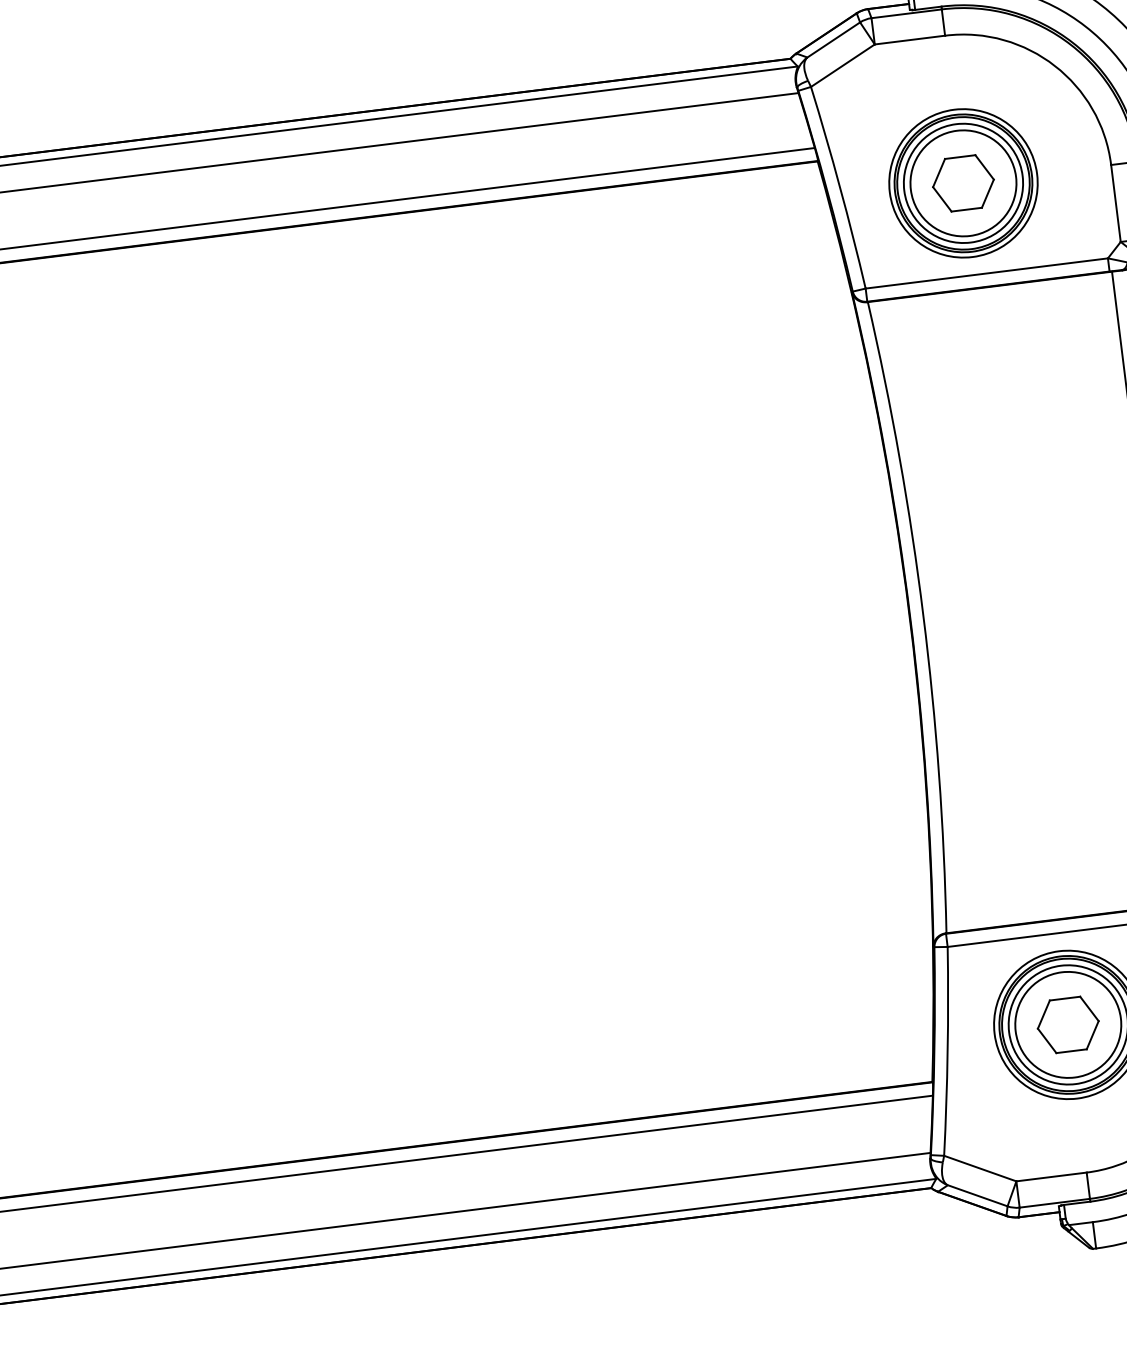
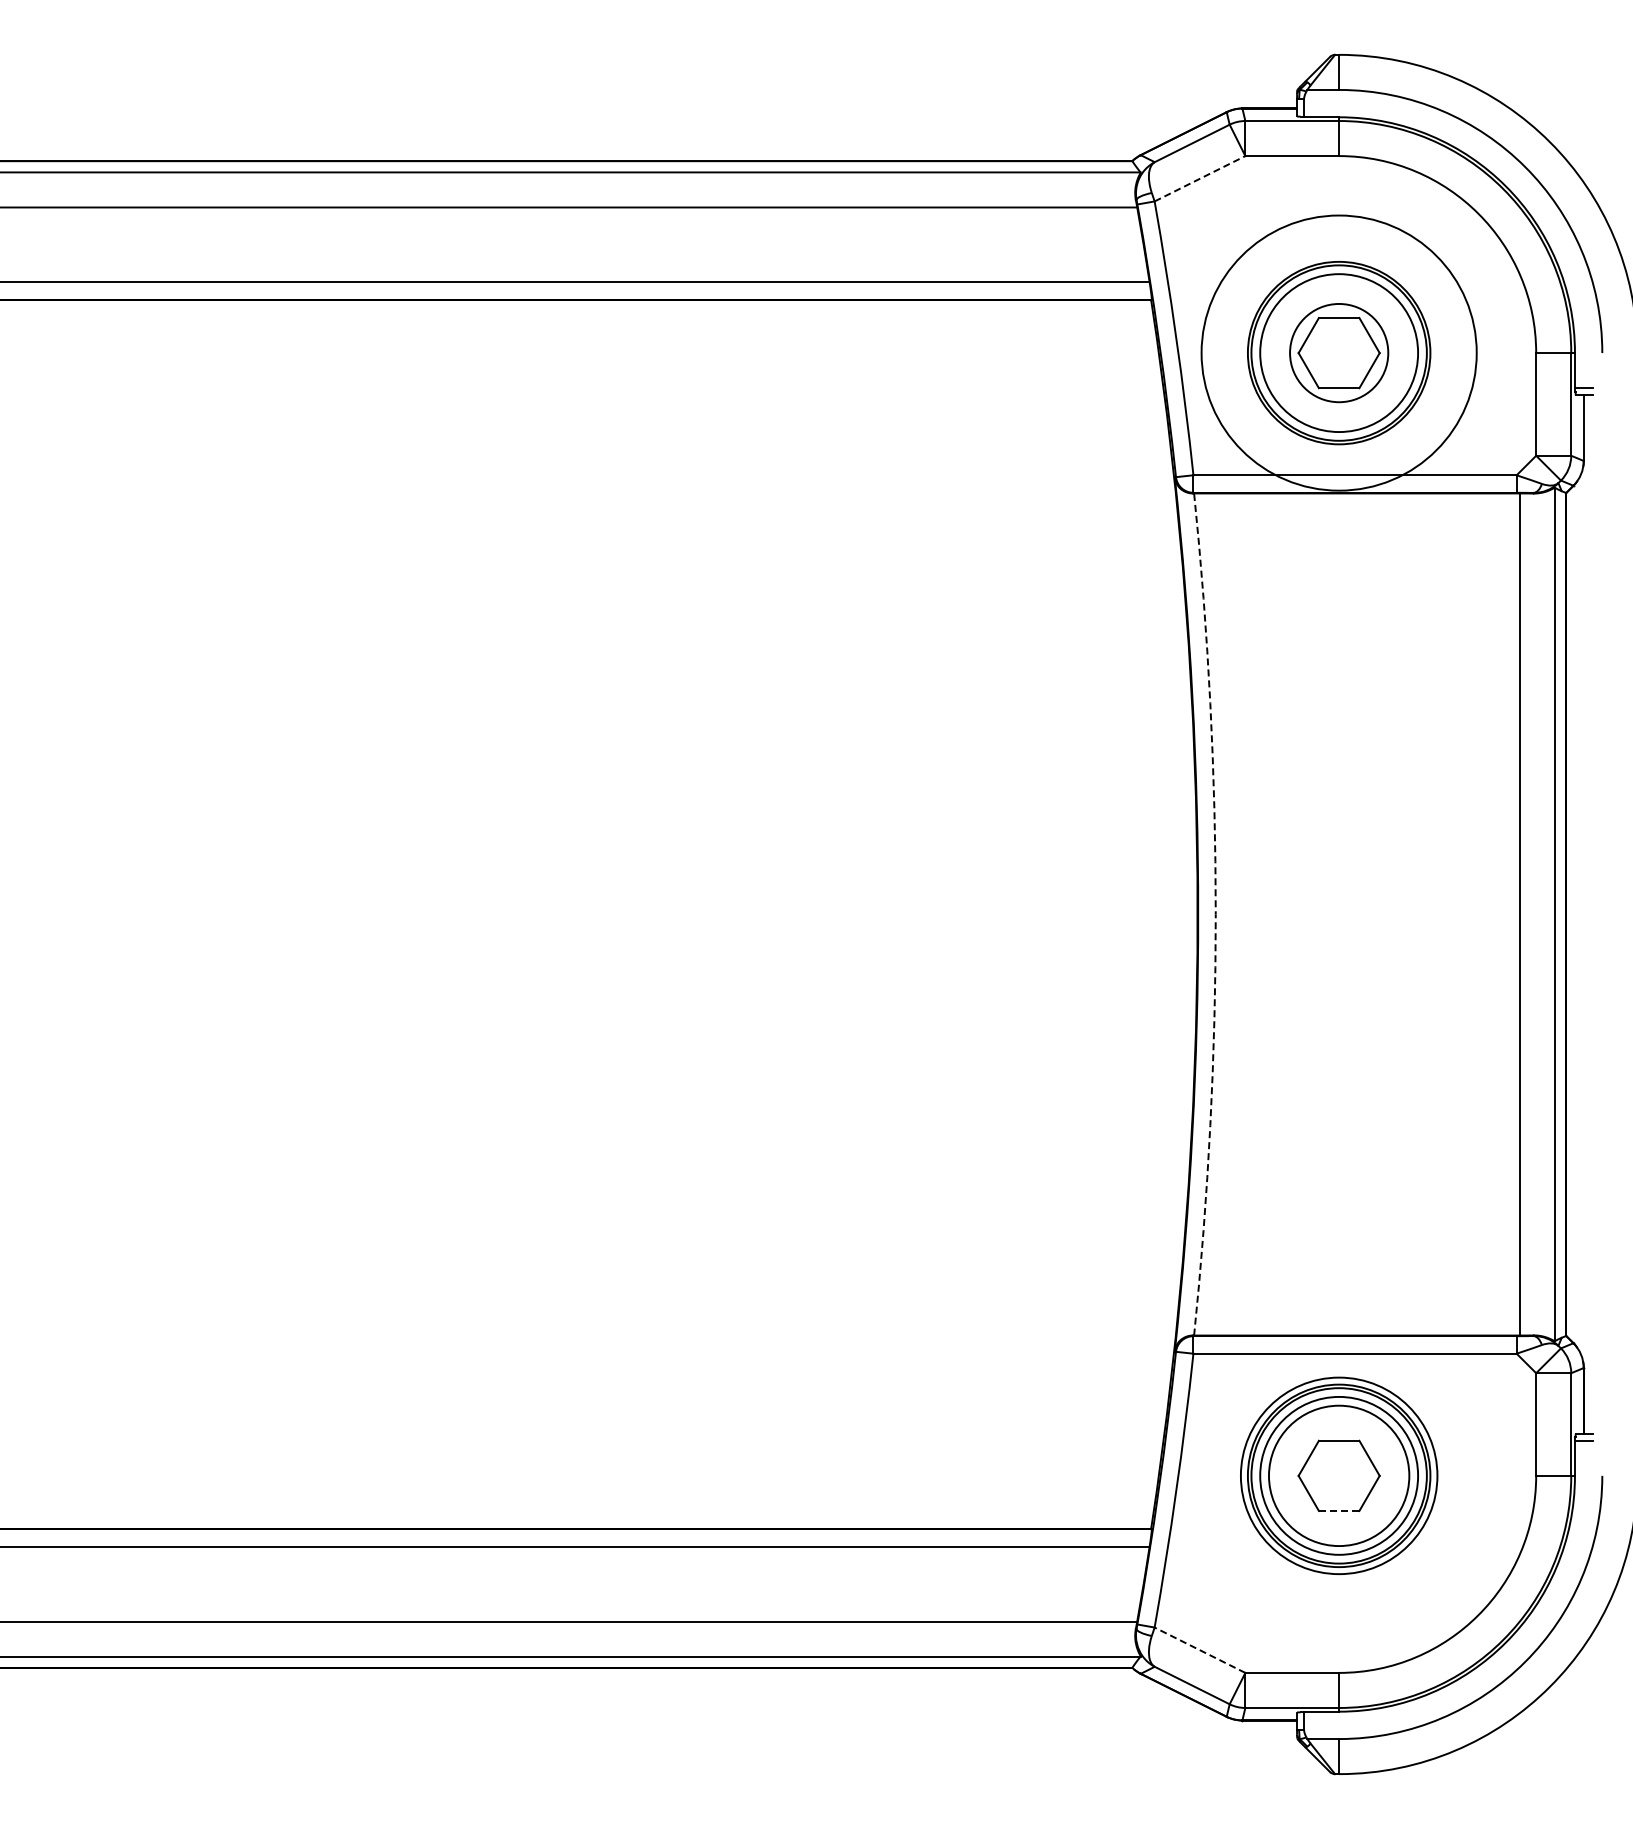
line: (843, 65) -> (1200, 178), solid -> dashed
circle: (962, 182) -> (1338, 352), size x0.7
circle: (962, 182) -> (1338, 352), size x1.4
arc: (923, 615) -> (1215, 914), solid -> dashed
line: (1071, 1050) -> (1338, 1510), solid -> dashed
line: (980, 1168) -> (1200, 1650), solid -> dashed

